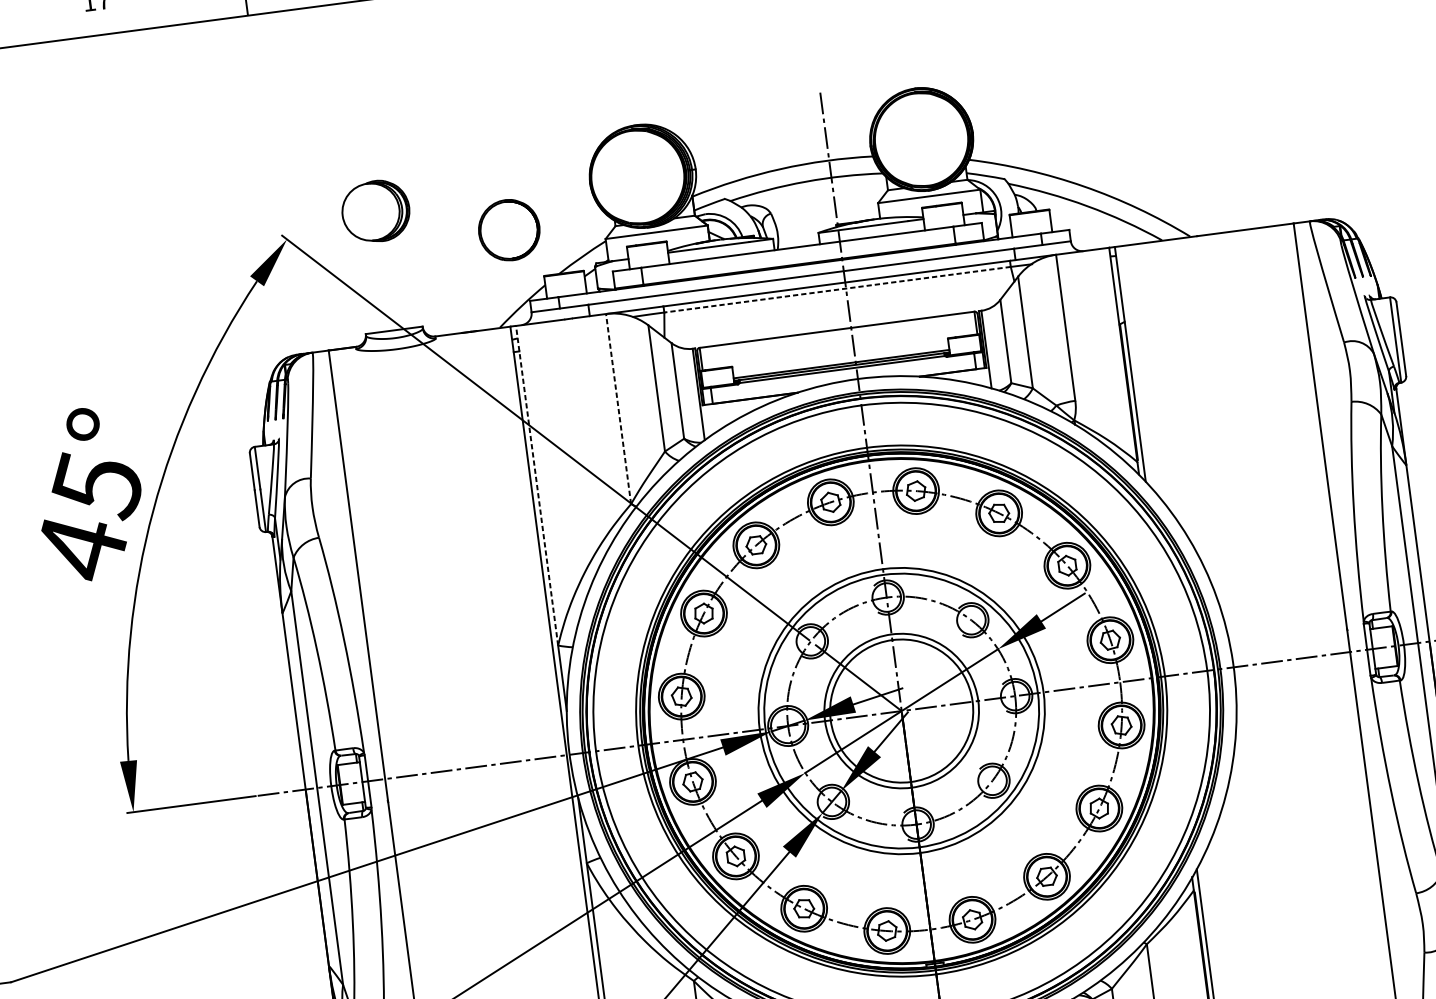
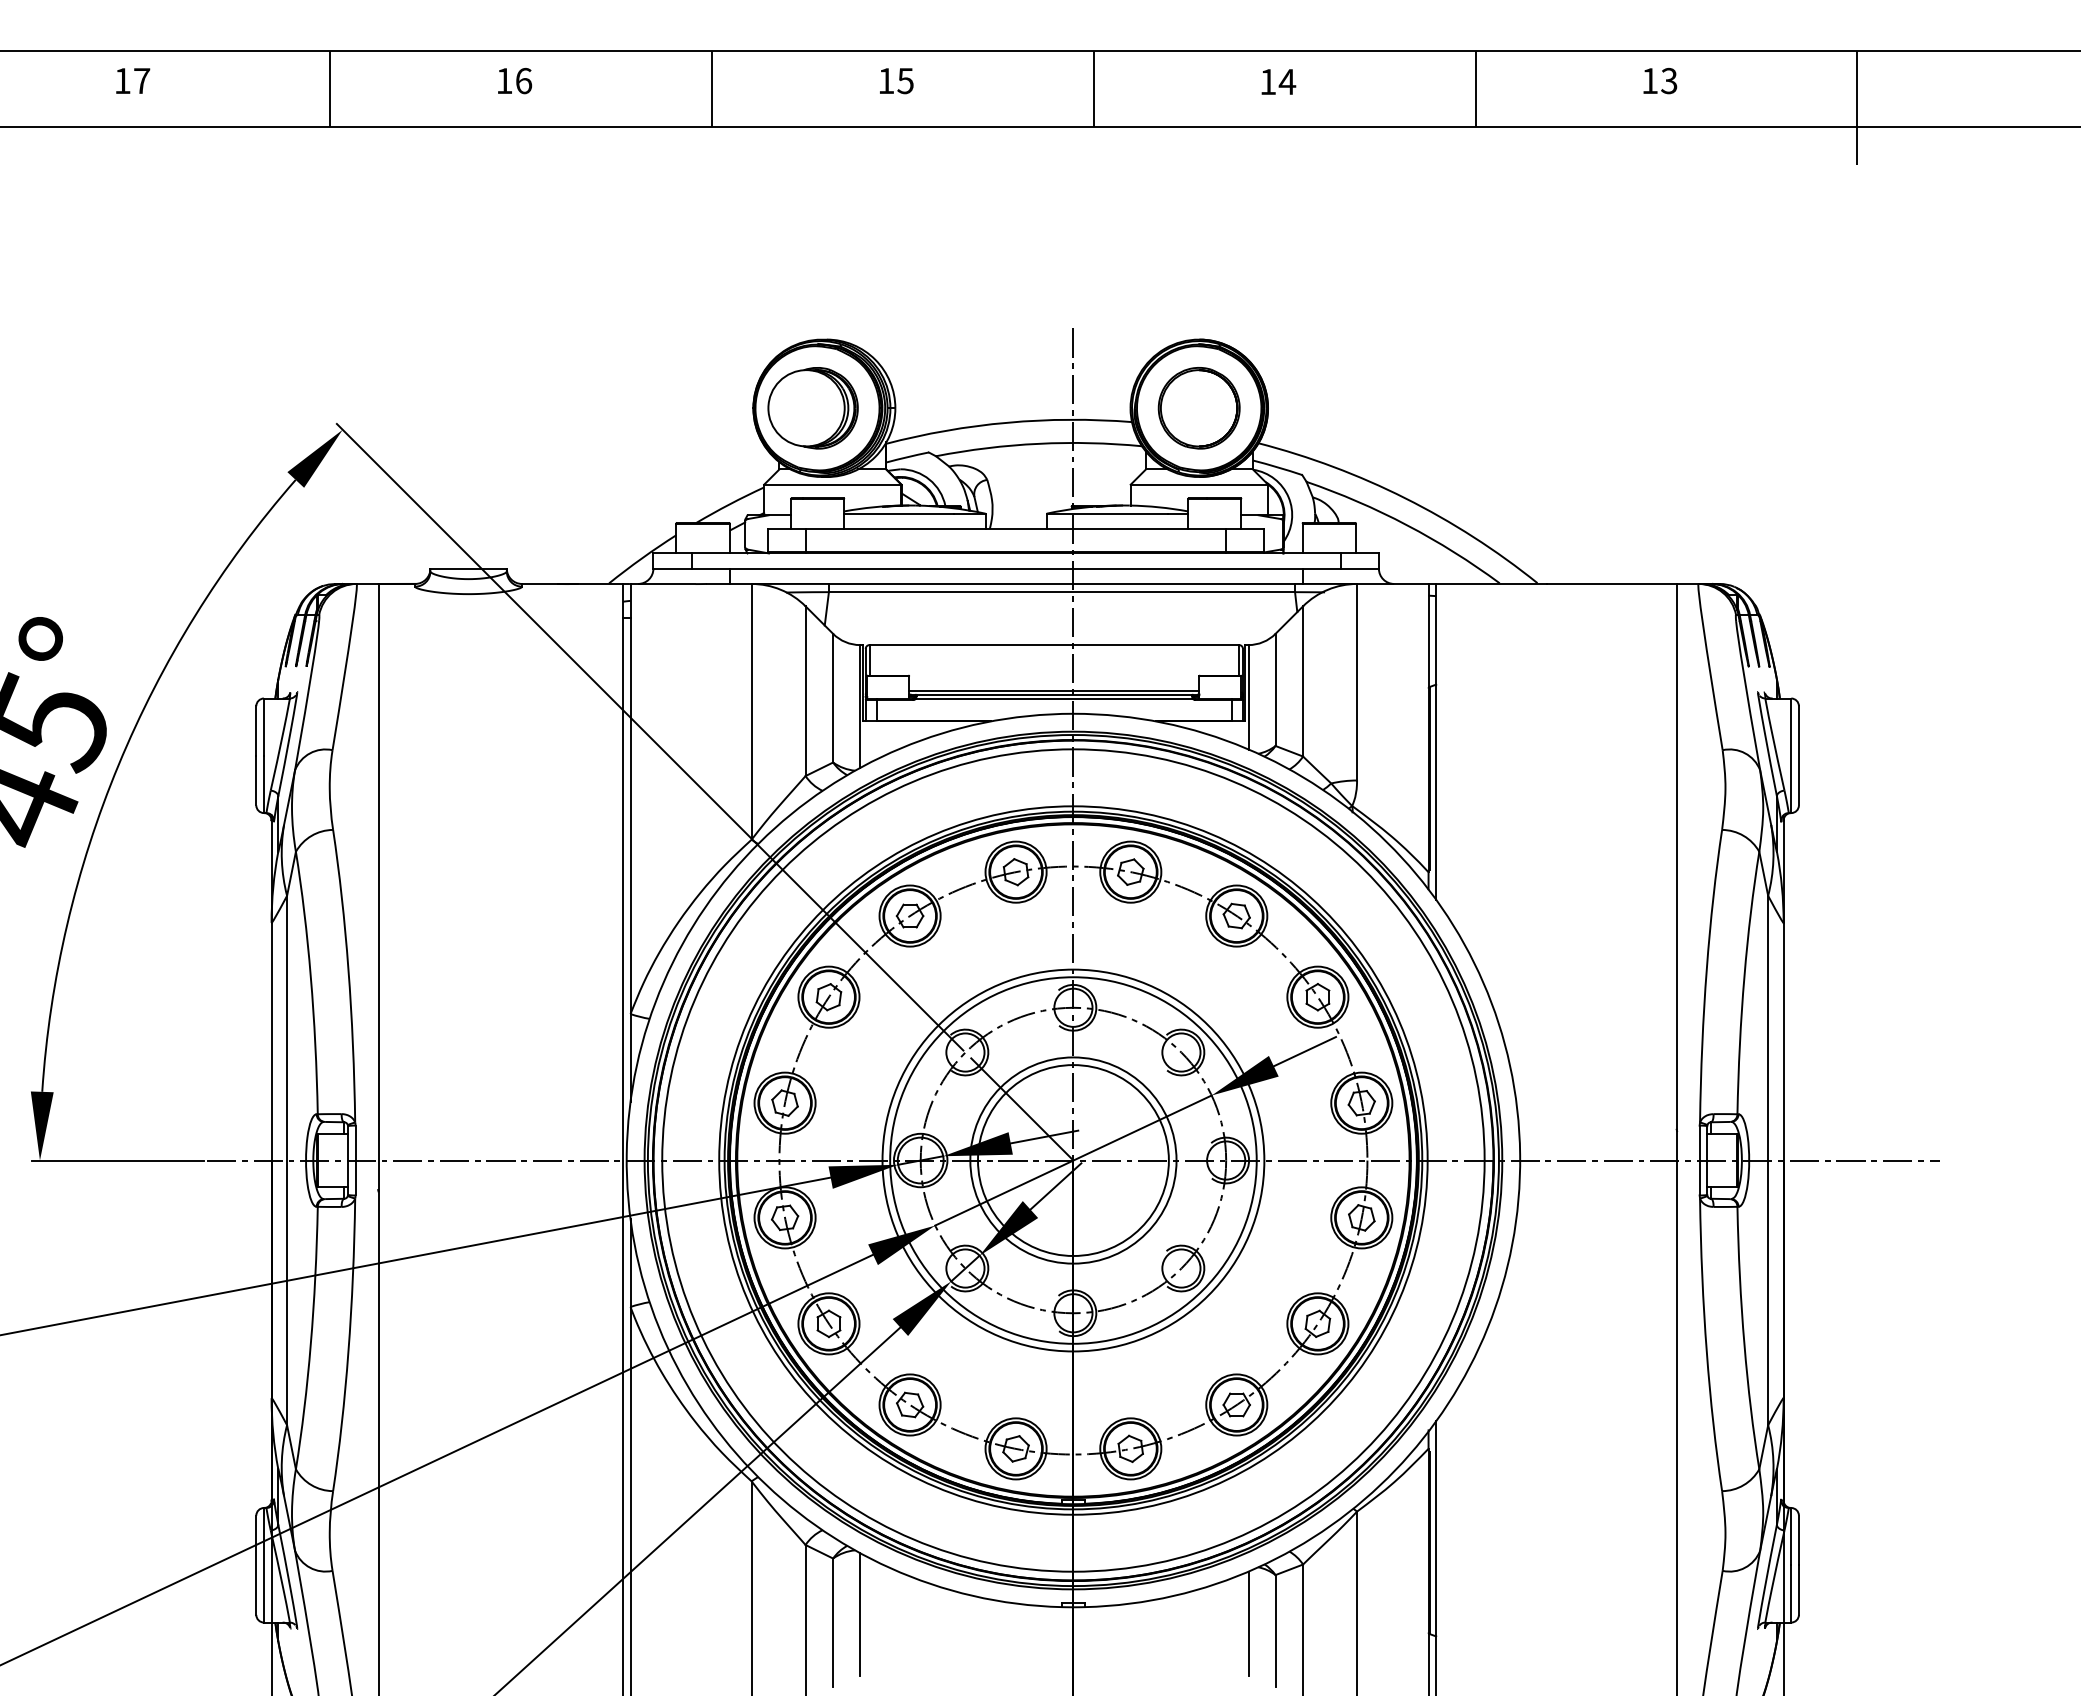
part: (375, 211) -> (812, 408), moved
part: (508, 230) -> (1198, 408), moved
line: (837, 290) -> (1061, 592), dashed -> solid
line: (618, 408) -> (751, 711), dashed -> solid
line: (537, 486) -> (630, 799), dashed -> solid

